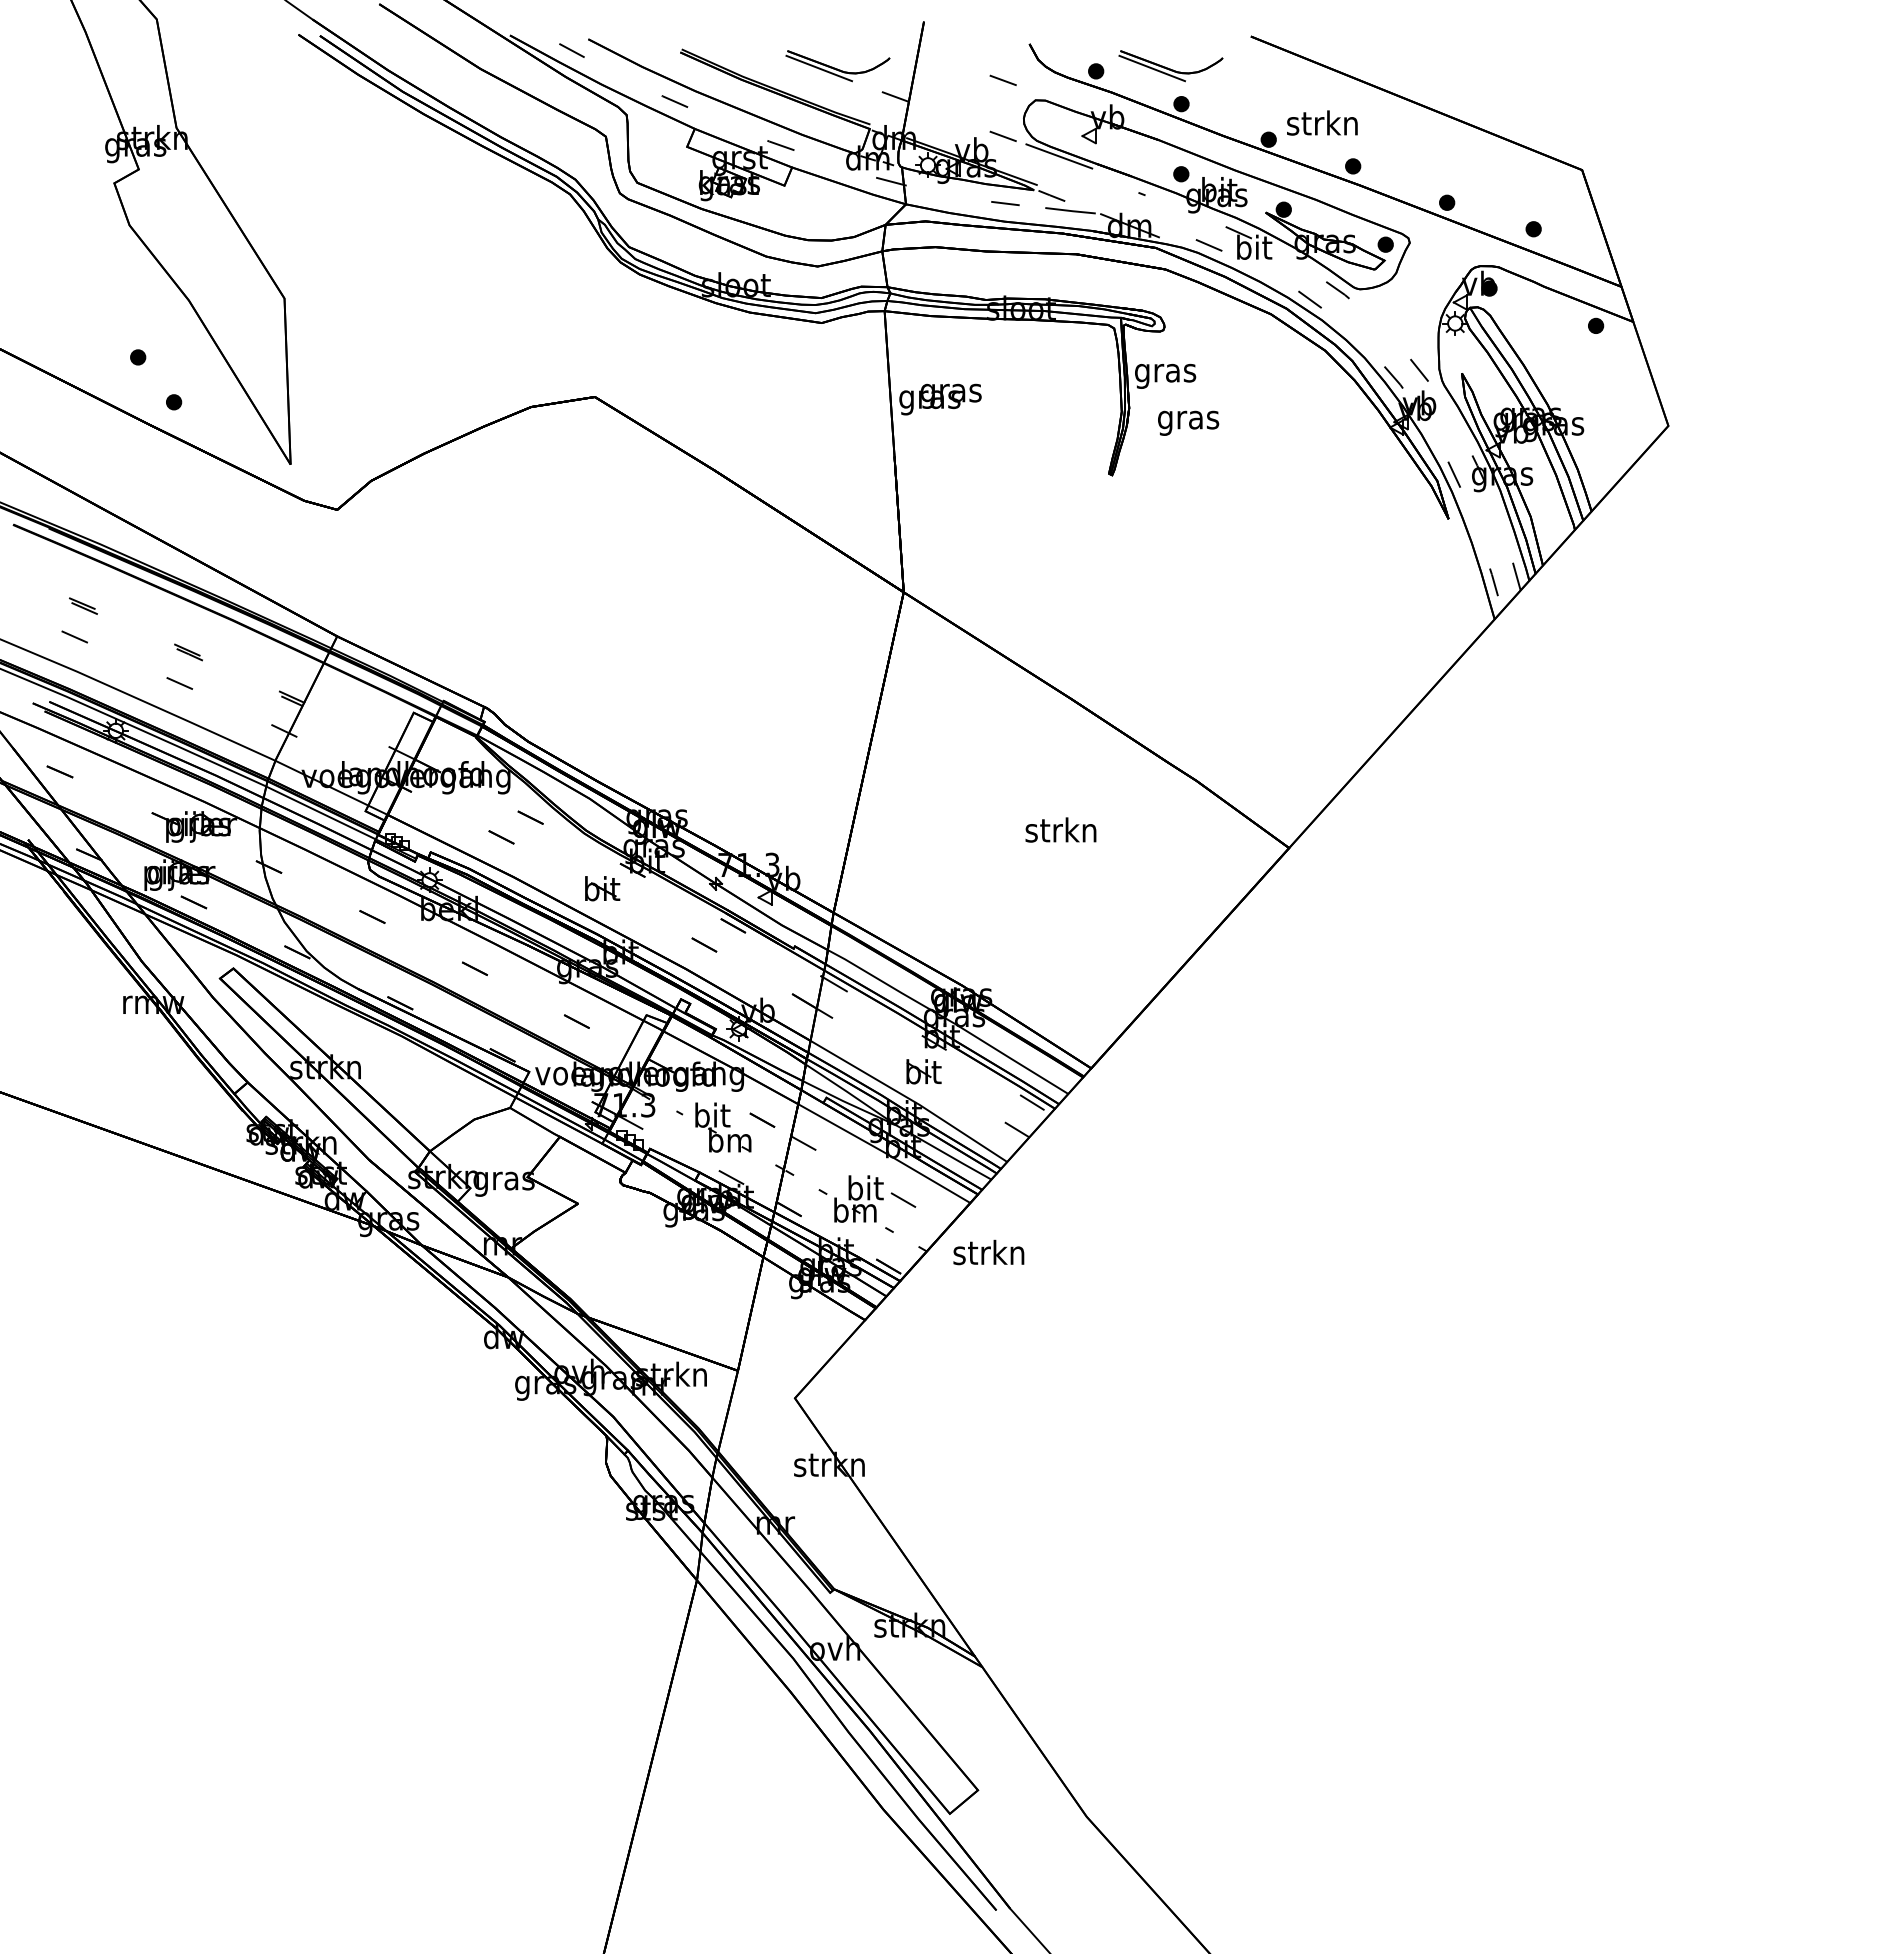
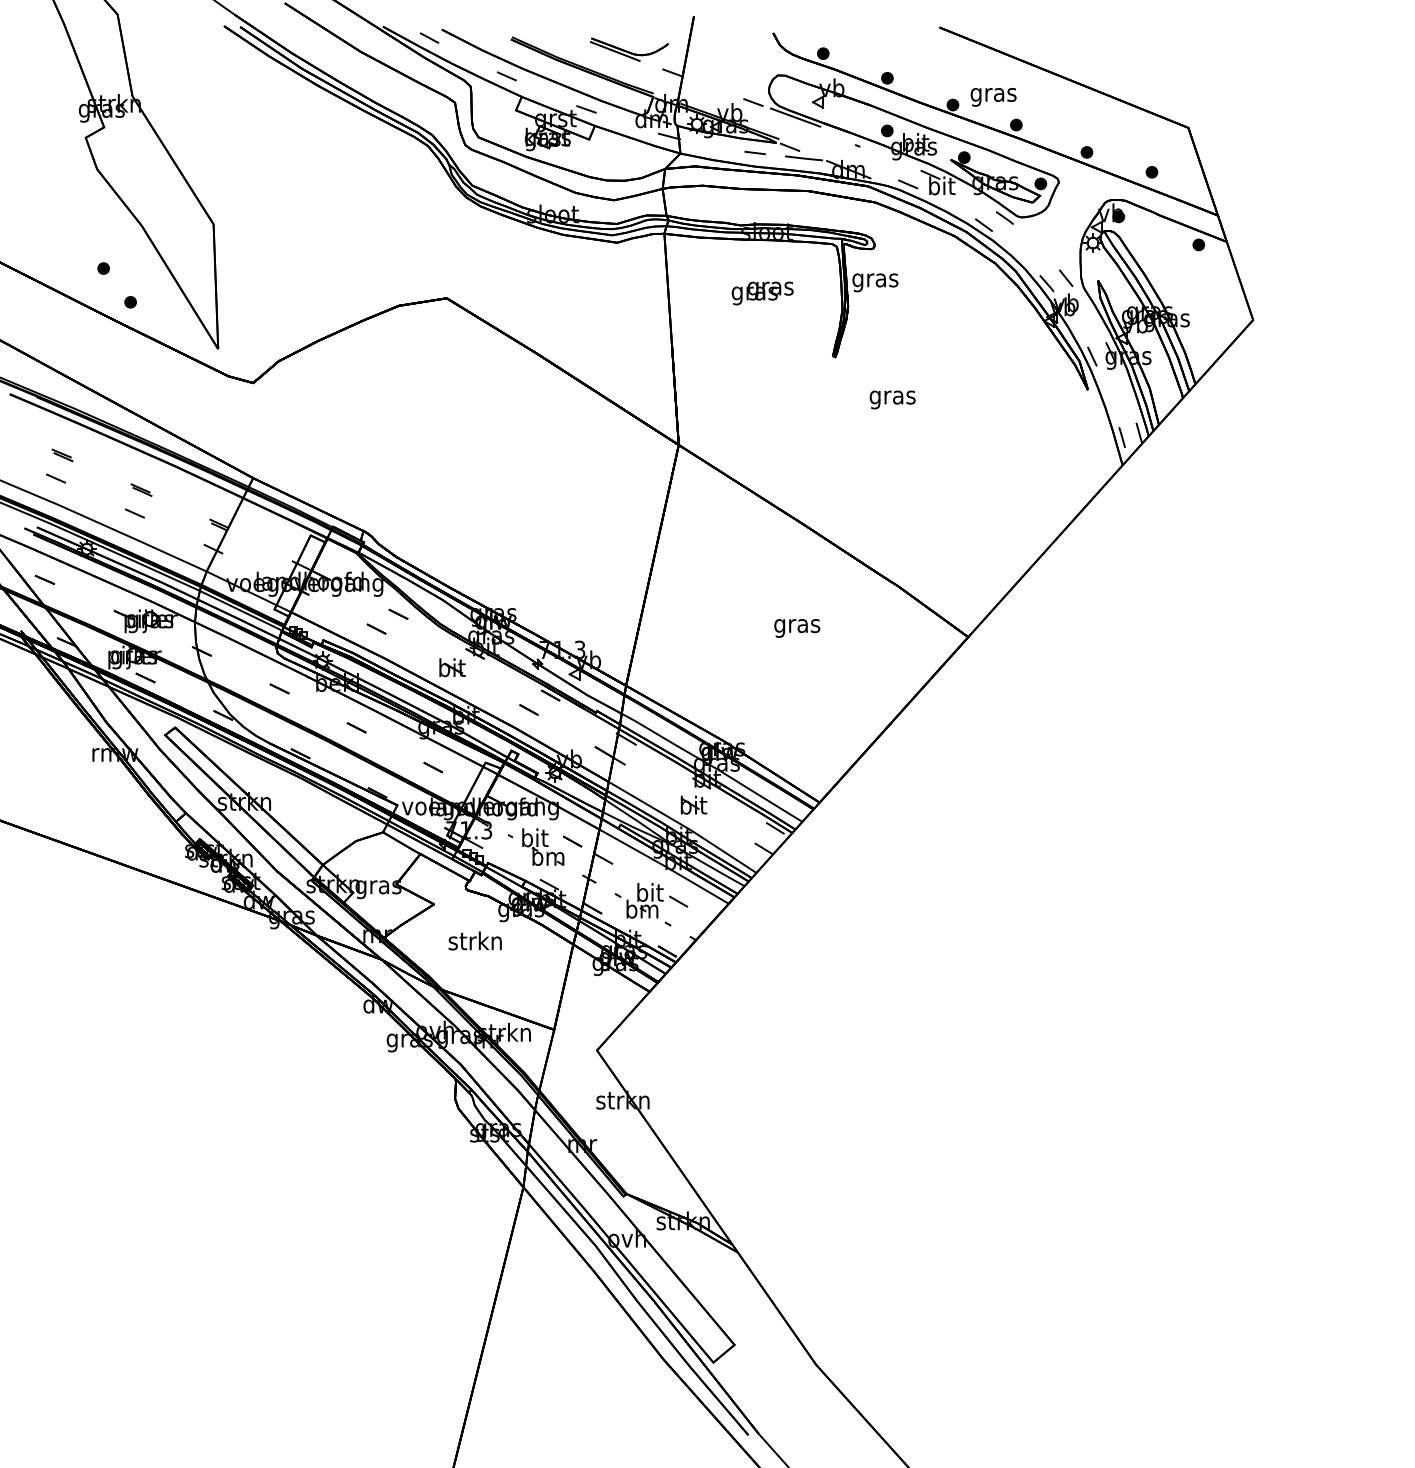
part: (1170, 66) -> (879, 50), removed
line: (1002, 79) -> (752, 59), removed
text: (1322, 126) -> (993, 95), strkn -> gras
text: (940, 399) -> (762, 293), moved
text: (1188, 422) -> (892, 399), moved
text: (1060, 833) -> (796, 626), strkn -> gras
text: (988, 1252) -> (475, 940), moved

